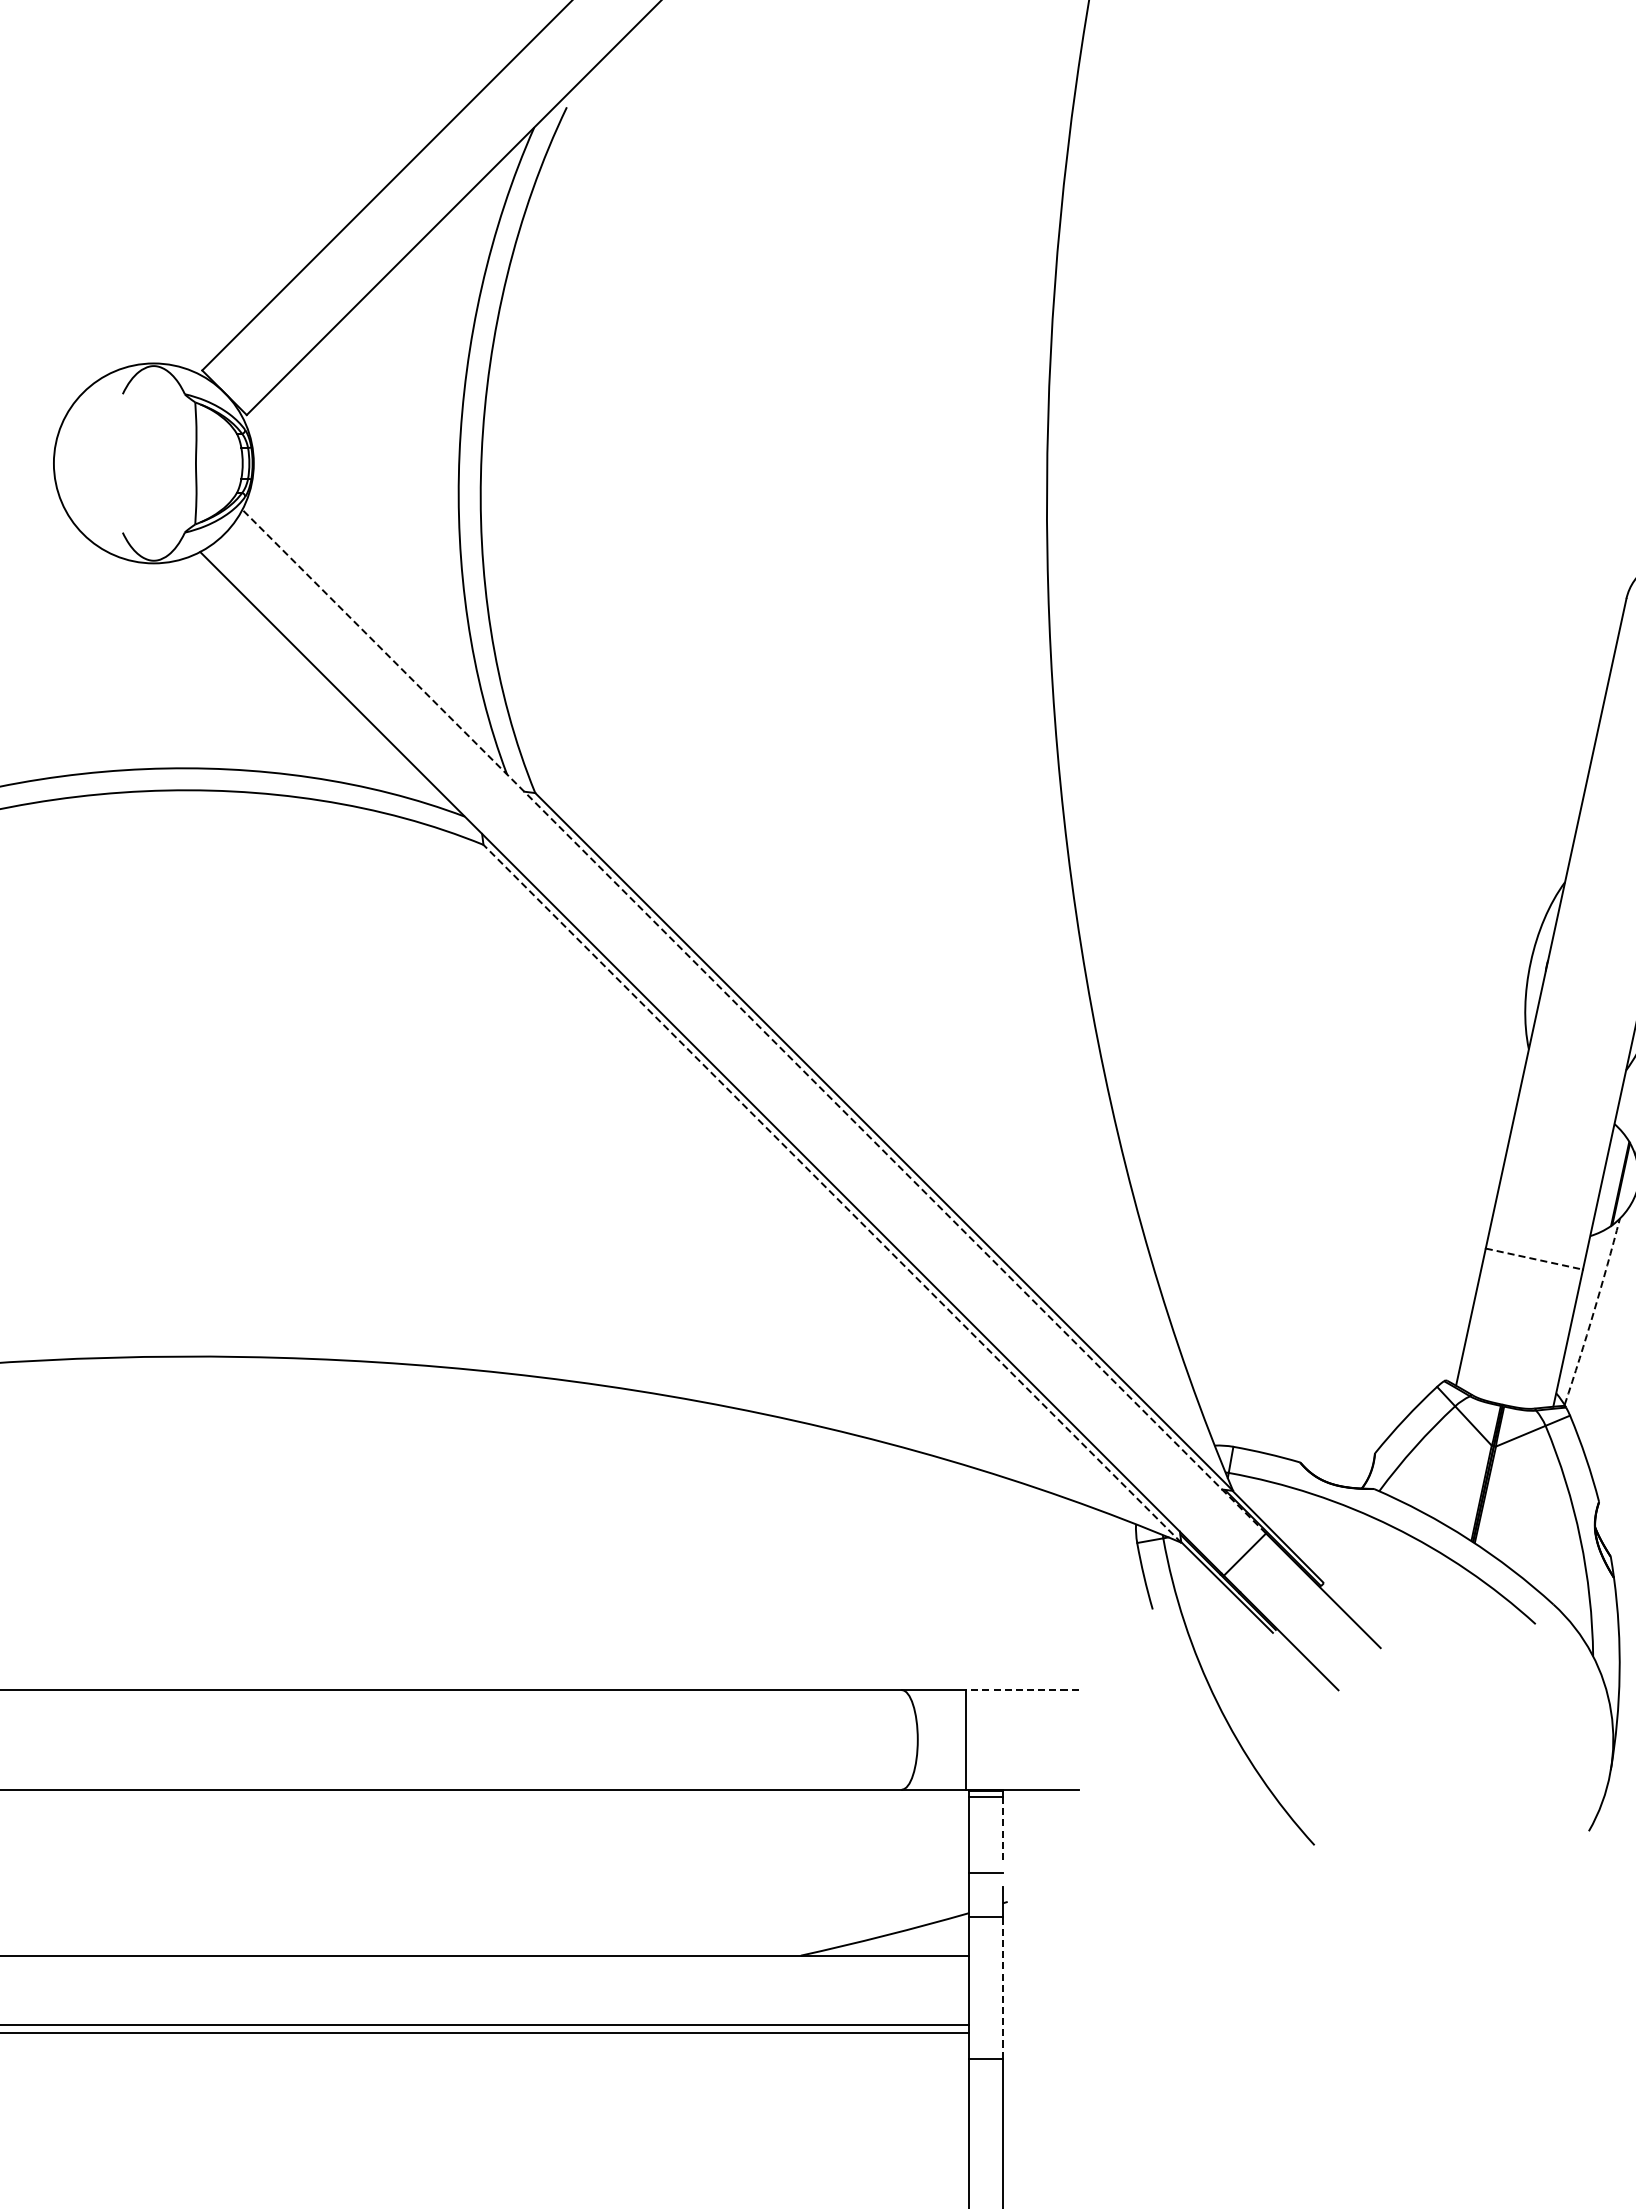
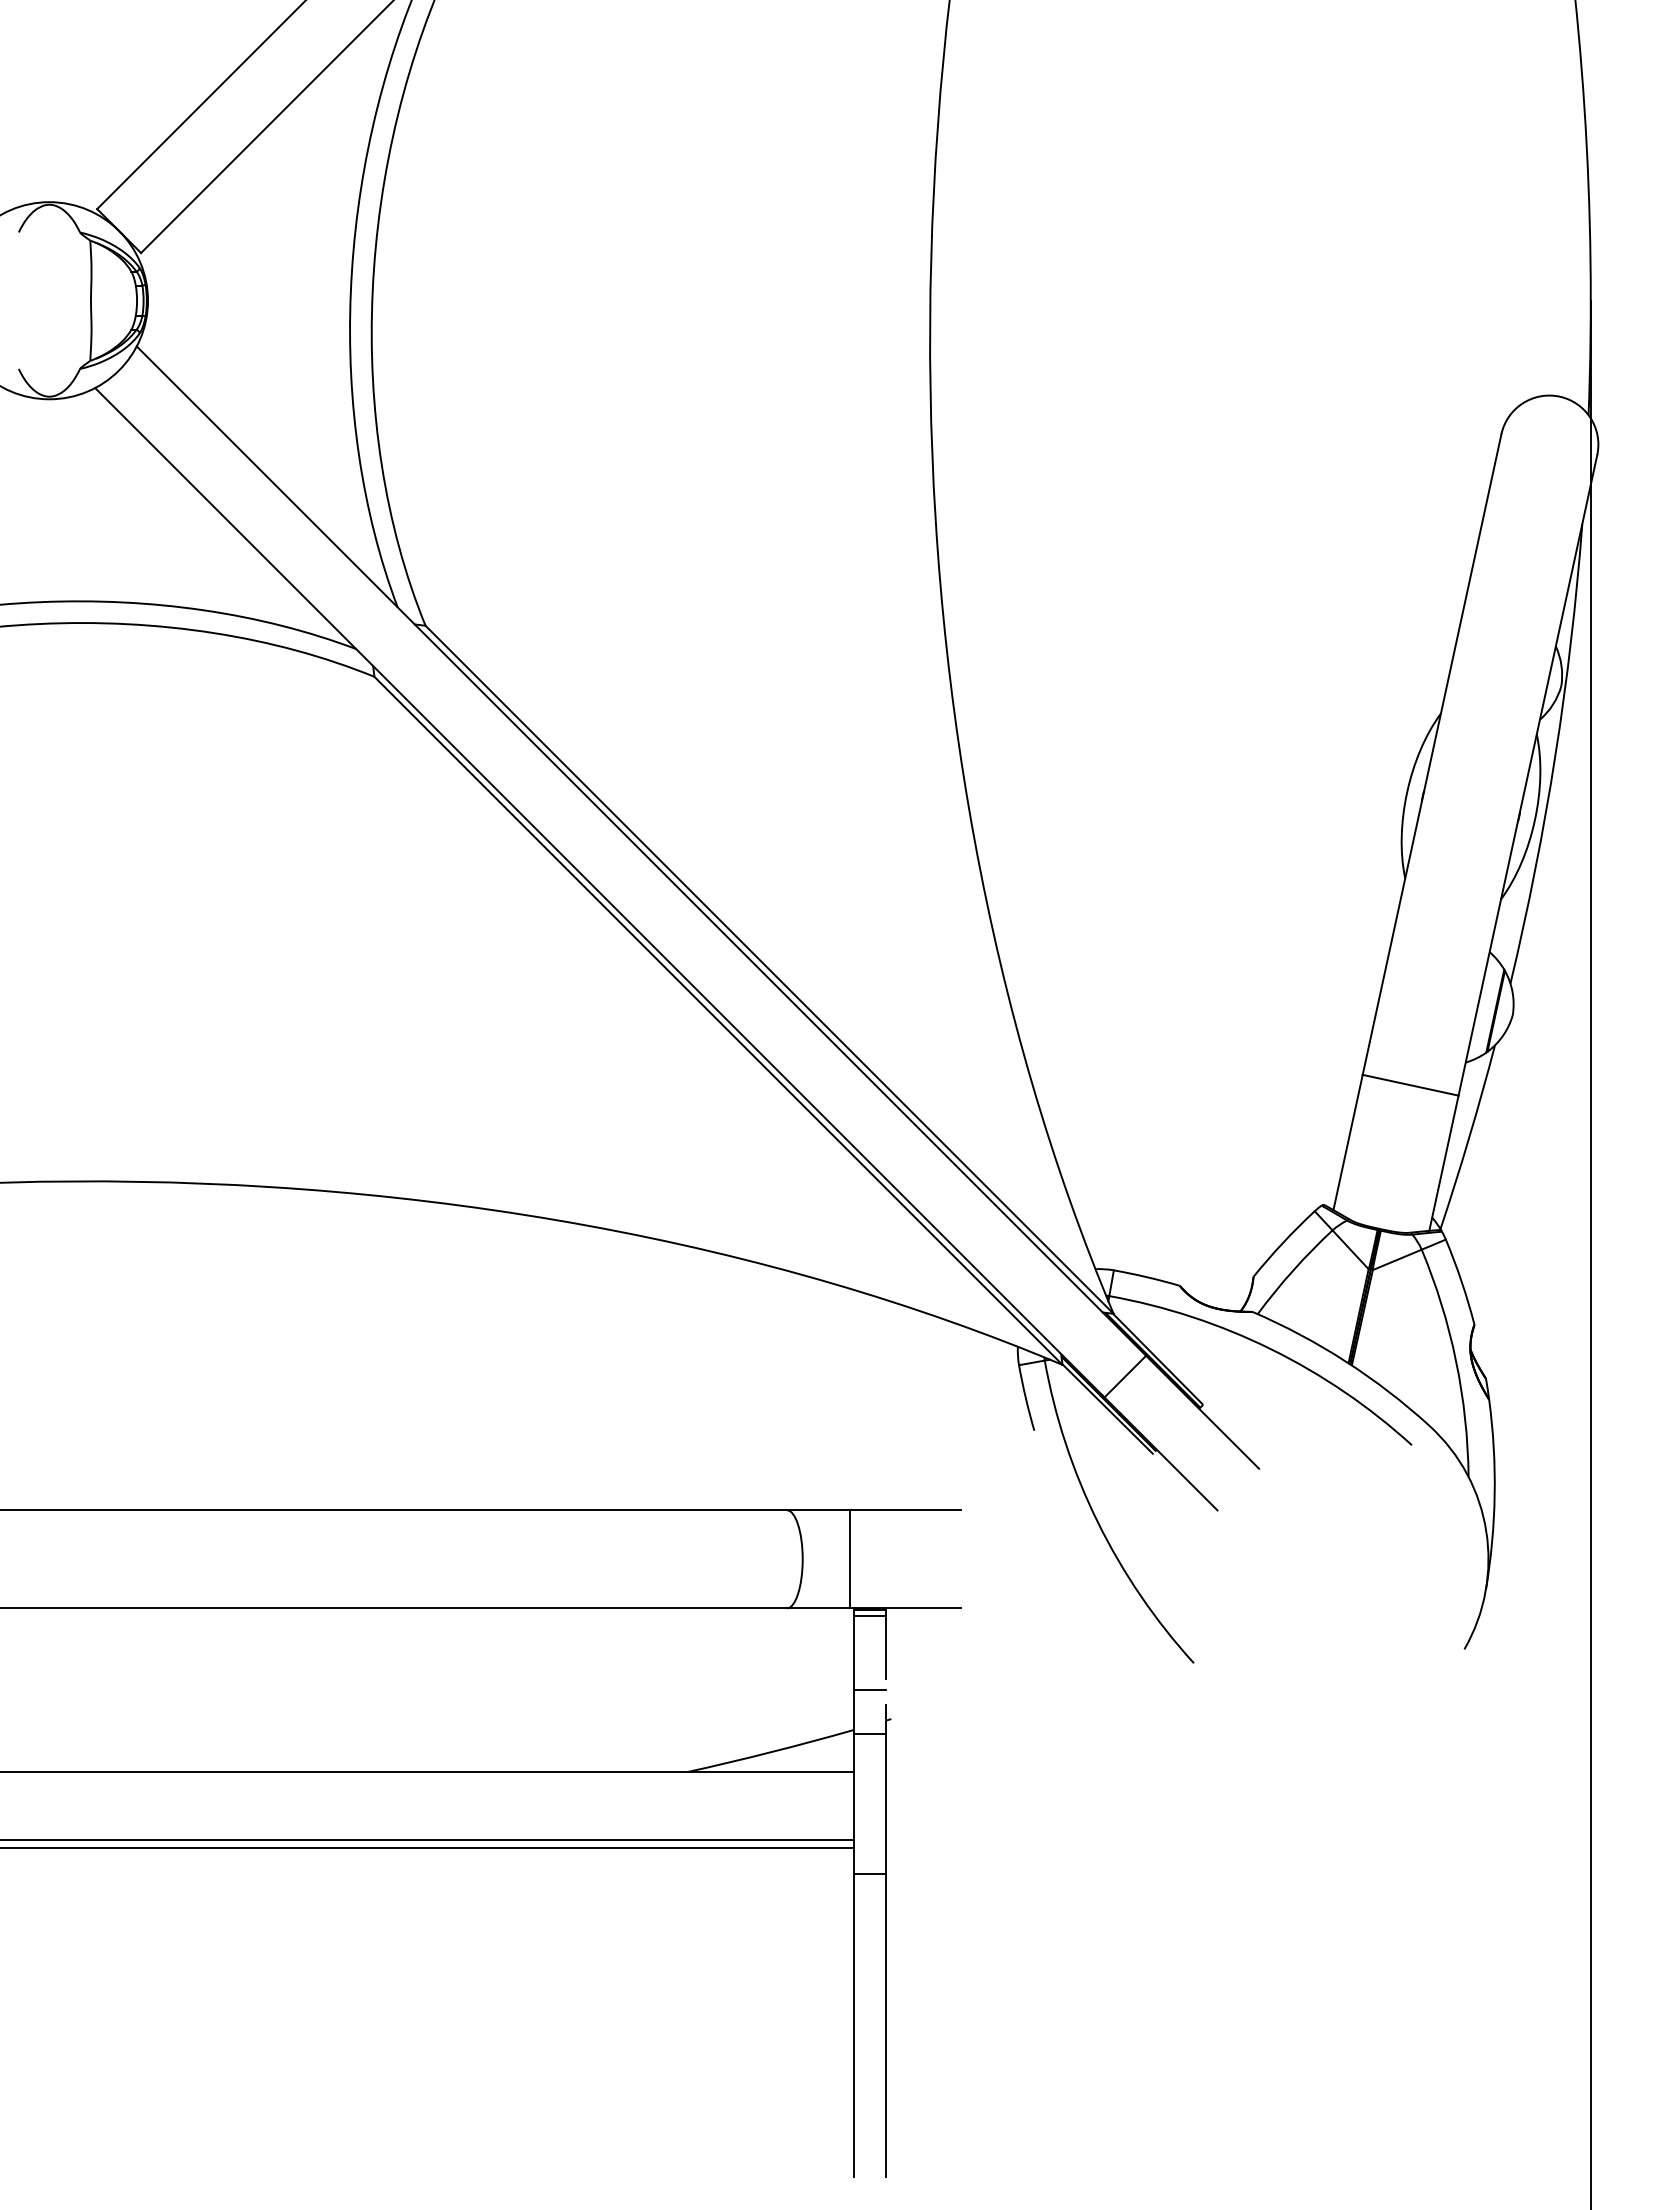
line: (754, 1022) -> (641, 851), dashed -> solid
line: (832, 1193) -> (718, 1020), dashed -> solid
line: (1535, 1259) -> (1411, 1085), dashed -> solid
arc: (1594, 1312) -> (1469, 1137), dashed -> solid
line: (1022, 1690) -> (905, 1510), dashed -> solid
line: (1002, 1829) -> (886, 1647), dashed -> solid
line: (1002, 1987) -> (886, 1803), dashed -> solid

